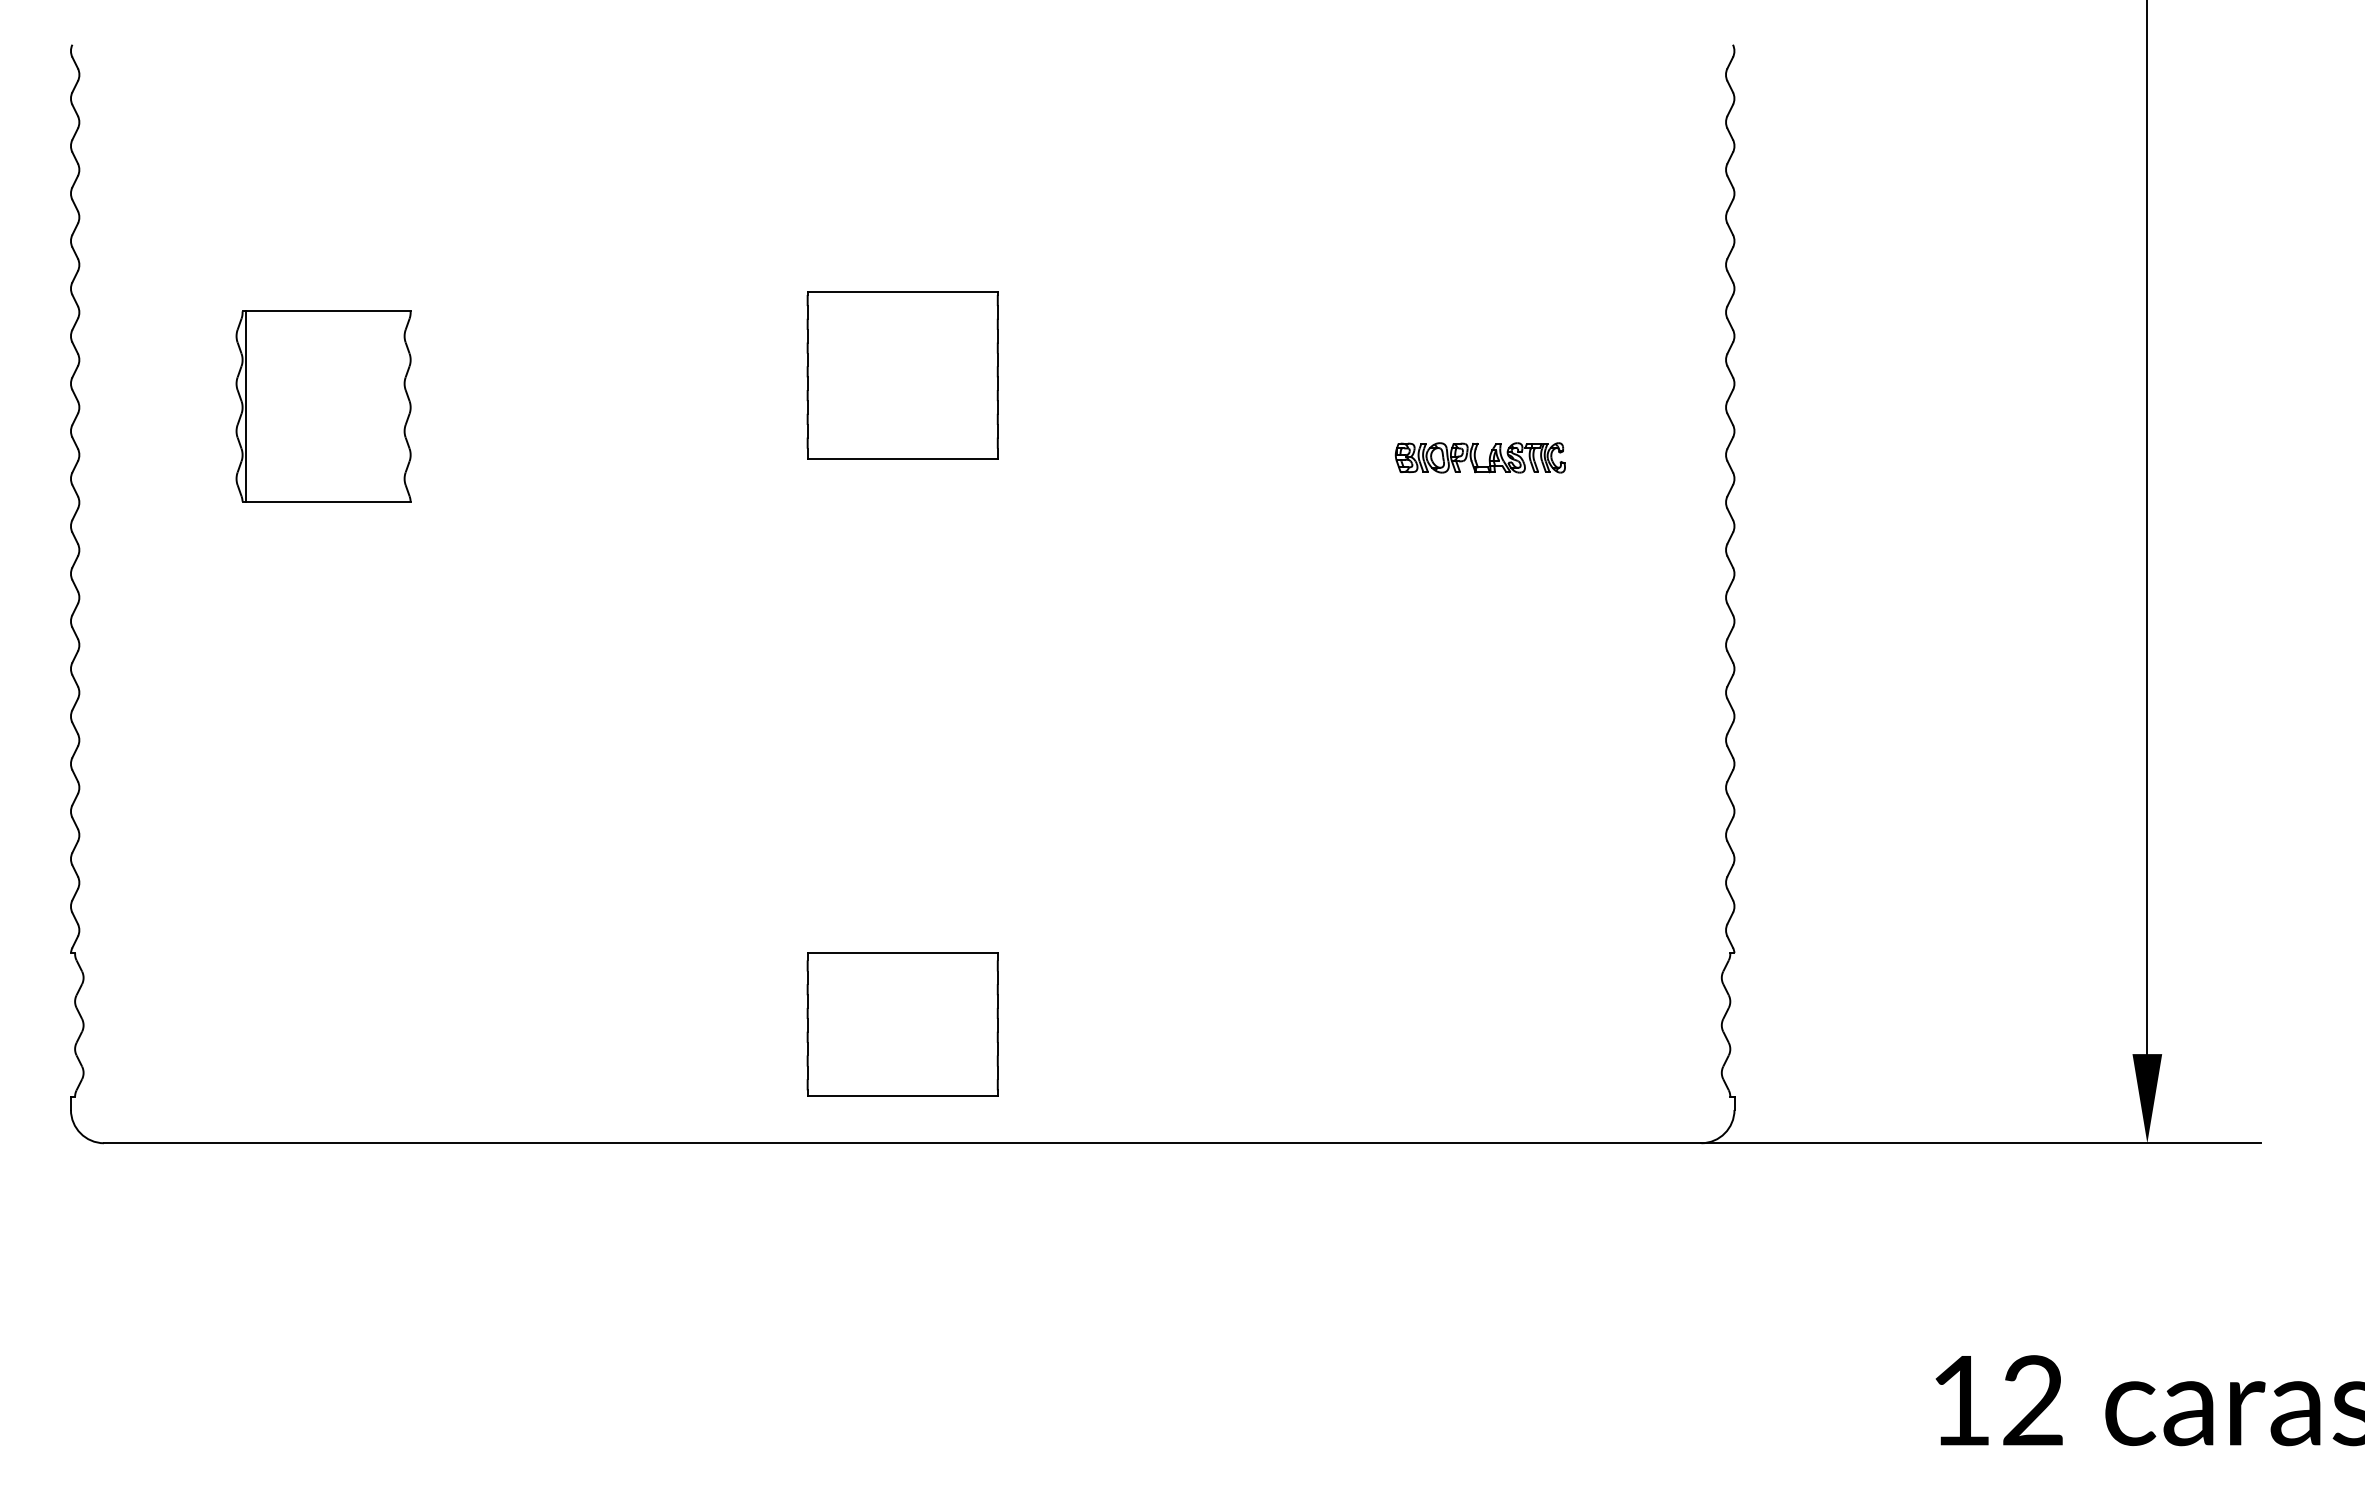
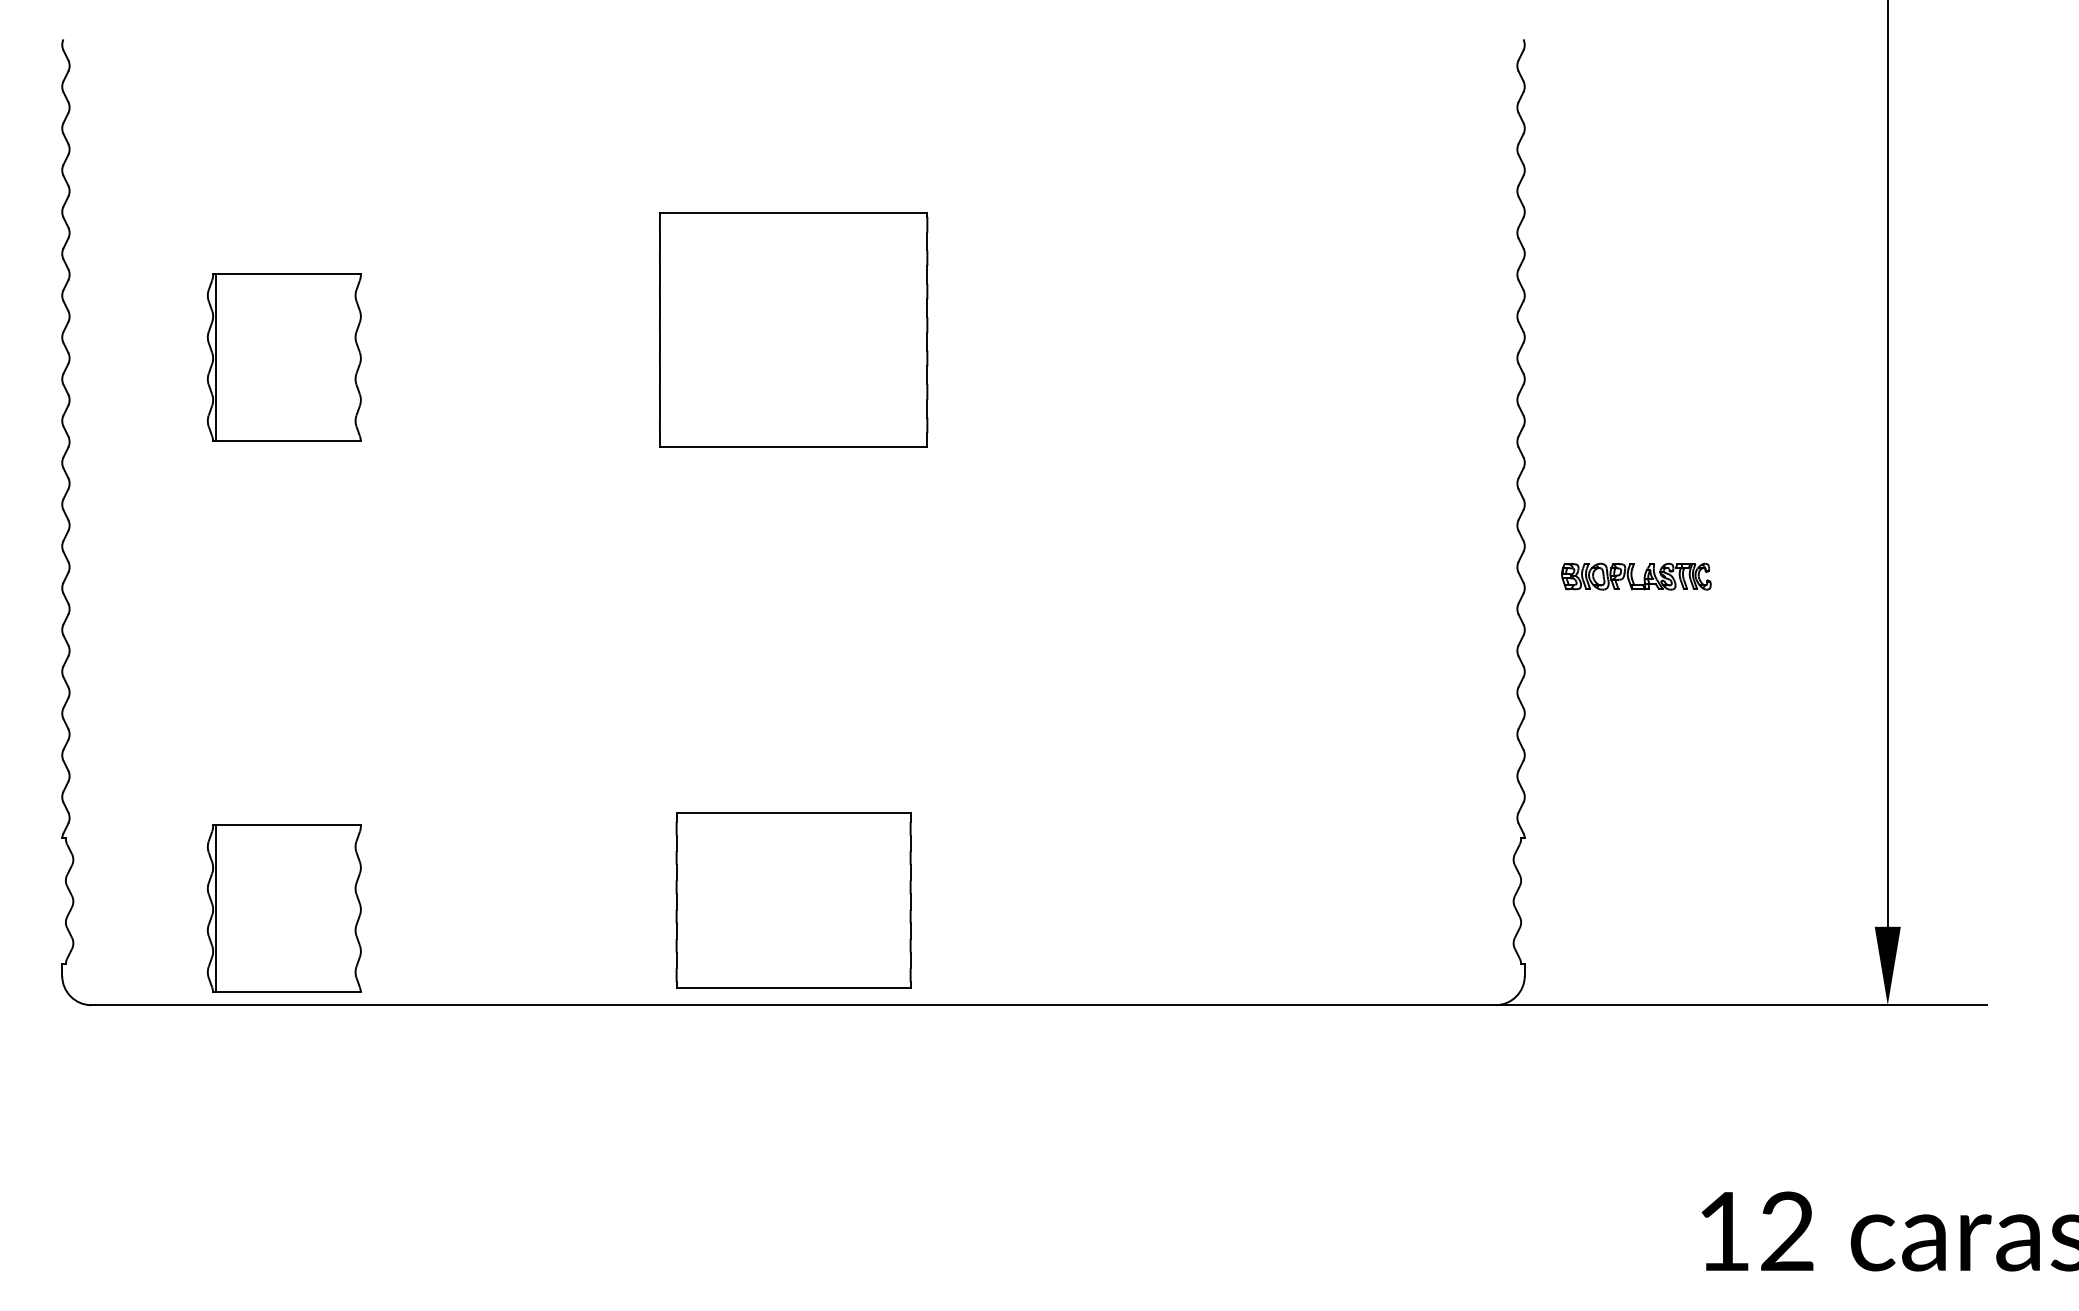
part: (902, 375) -> (793, 330), size x1.6
part: (1479, 457) -> (1635, 576), moved
part: (902, 1024) -> (793, 900), size x1.4
part: (323, 1033) -> (284, 908), added

